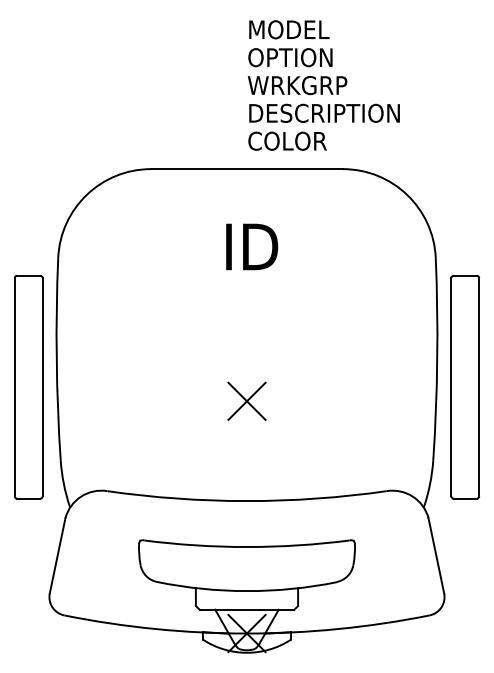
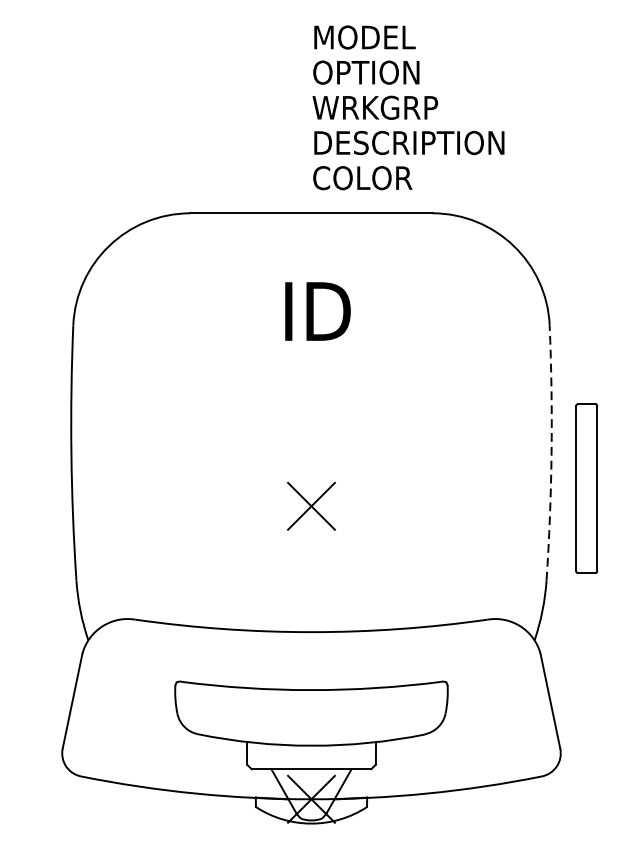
arc: (437, 359) -> (551, 453), solid -> dashed
part: (28, 387) -> (35, 488), removed
part: (464, 387) -> (585, 488), size x0.6

